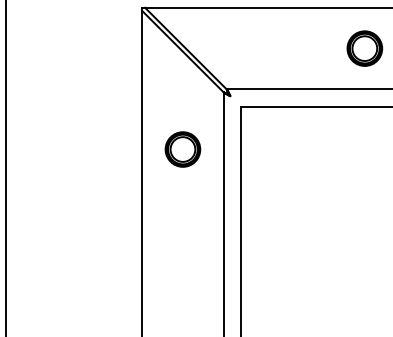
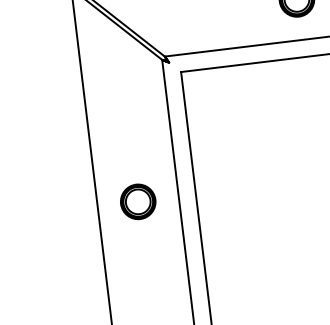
part: (182, 149) -> (137, 201), moved

